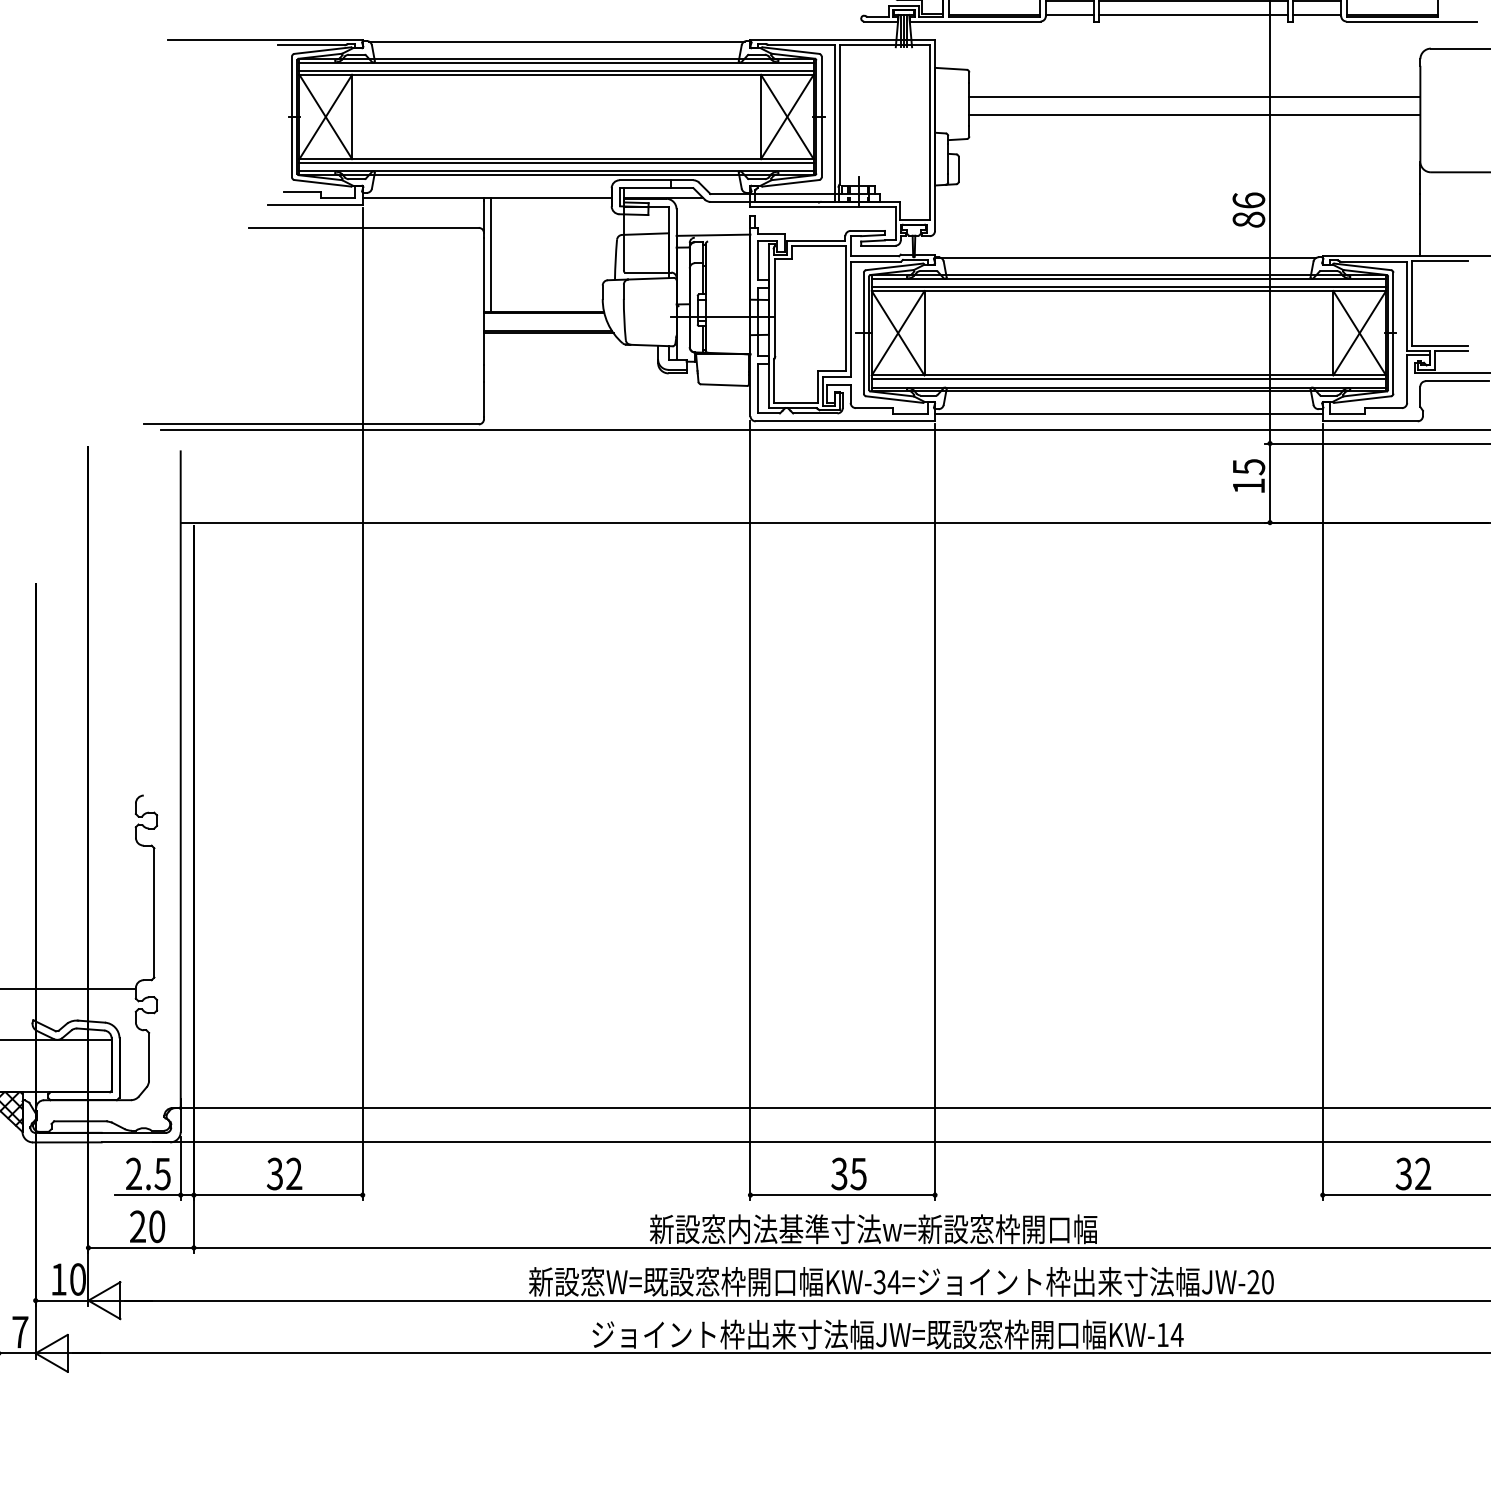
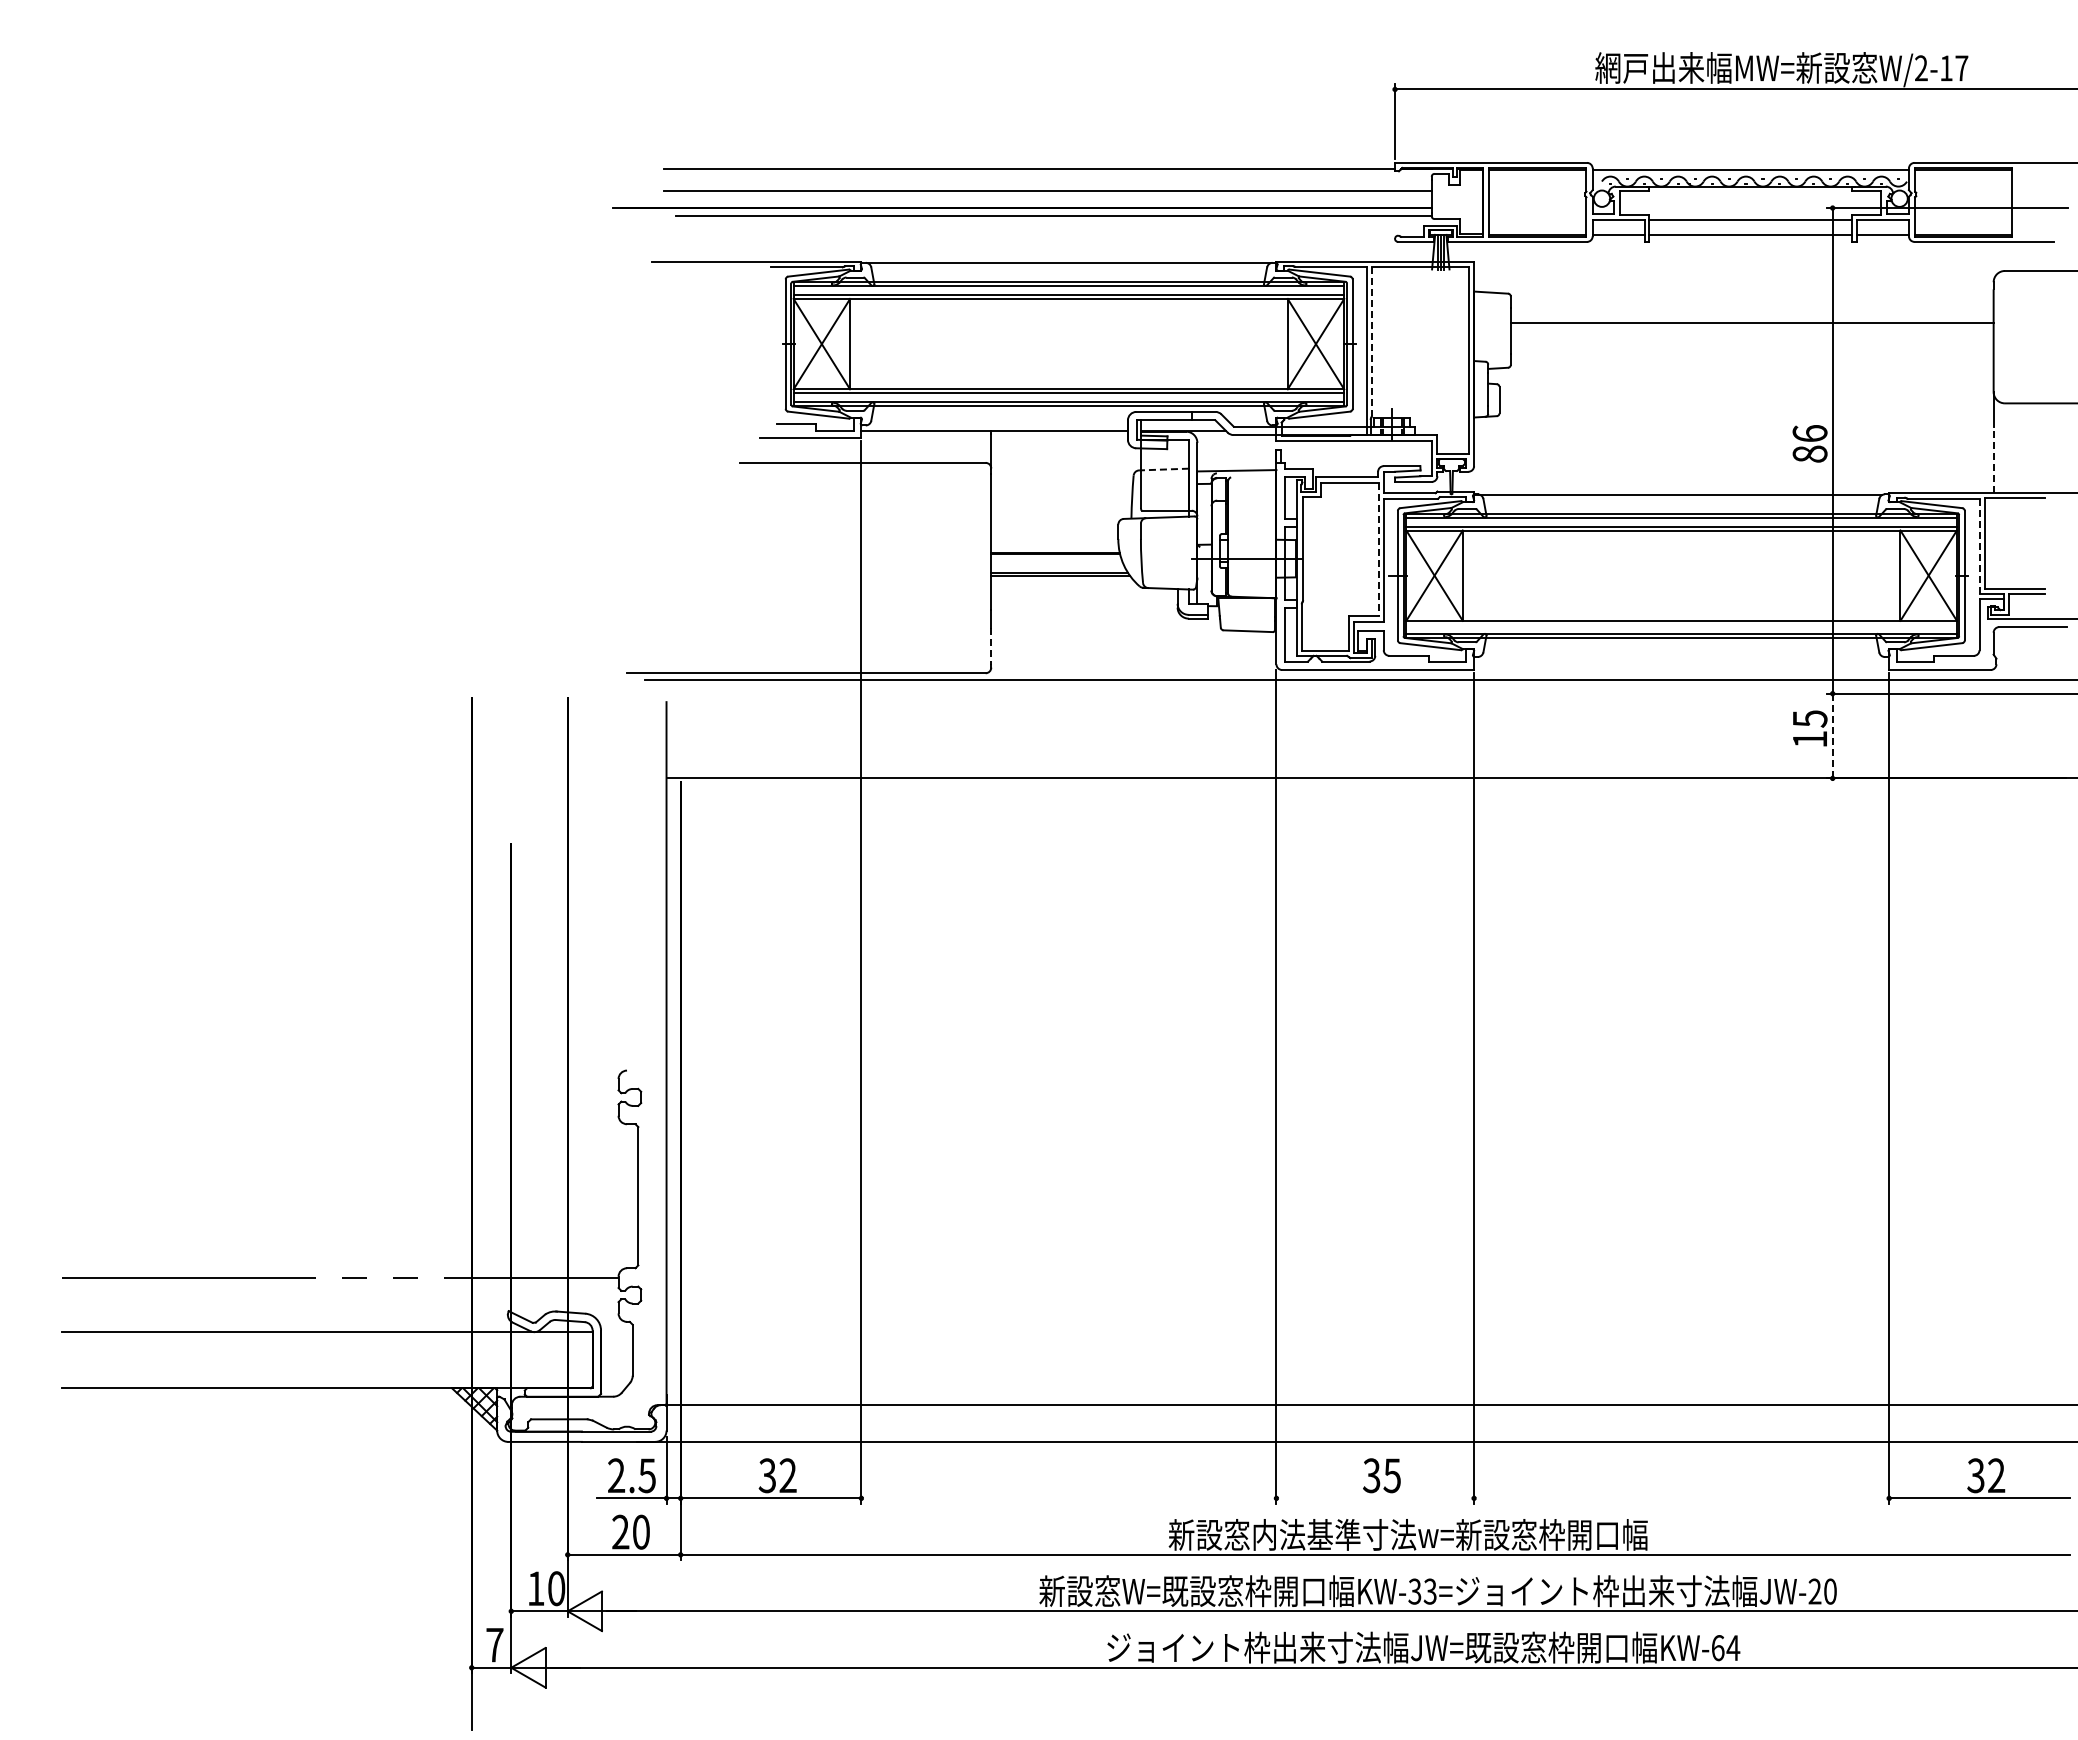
line: (839, 114) -> (1371, 341), solid -> dashed
line: (1194, 114) -> (1751, 341), removed
line: (1420, 224) -> (1993, 459), solid -> dashed
line: (645, 234) -> (1164, 469), solid -> dashed
line: (490, 254) -> (998, 491), removed
line: (1407, 305) -> (1979, 546), solid -> dashed
line: (845, 308) -> (1378, 549), solid -> dashed
line: (1128, 378) -> (1681, 624), removed
line: (484, 399) -> (991, 646), solid -> dashed
line: (1128, 414) -> (1681, 662), removed
line: (1269, 483) -> (1832, 736), solid -> dashed
line: (842, 1195) -> (1375, 1498), removed
text: (894, 1282) -> (1430, 1591), KW-34= -> KW-33=
text: (1163, 1335) -> (1718, 1648), KW-14 -> KW-64

